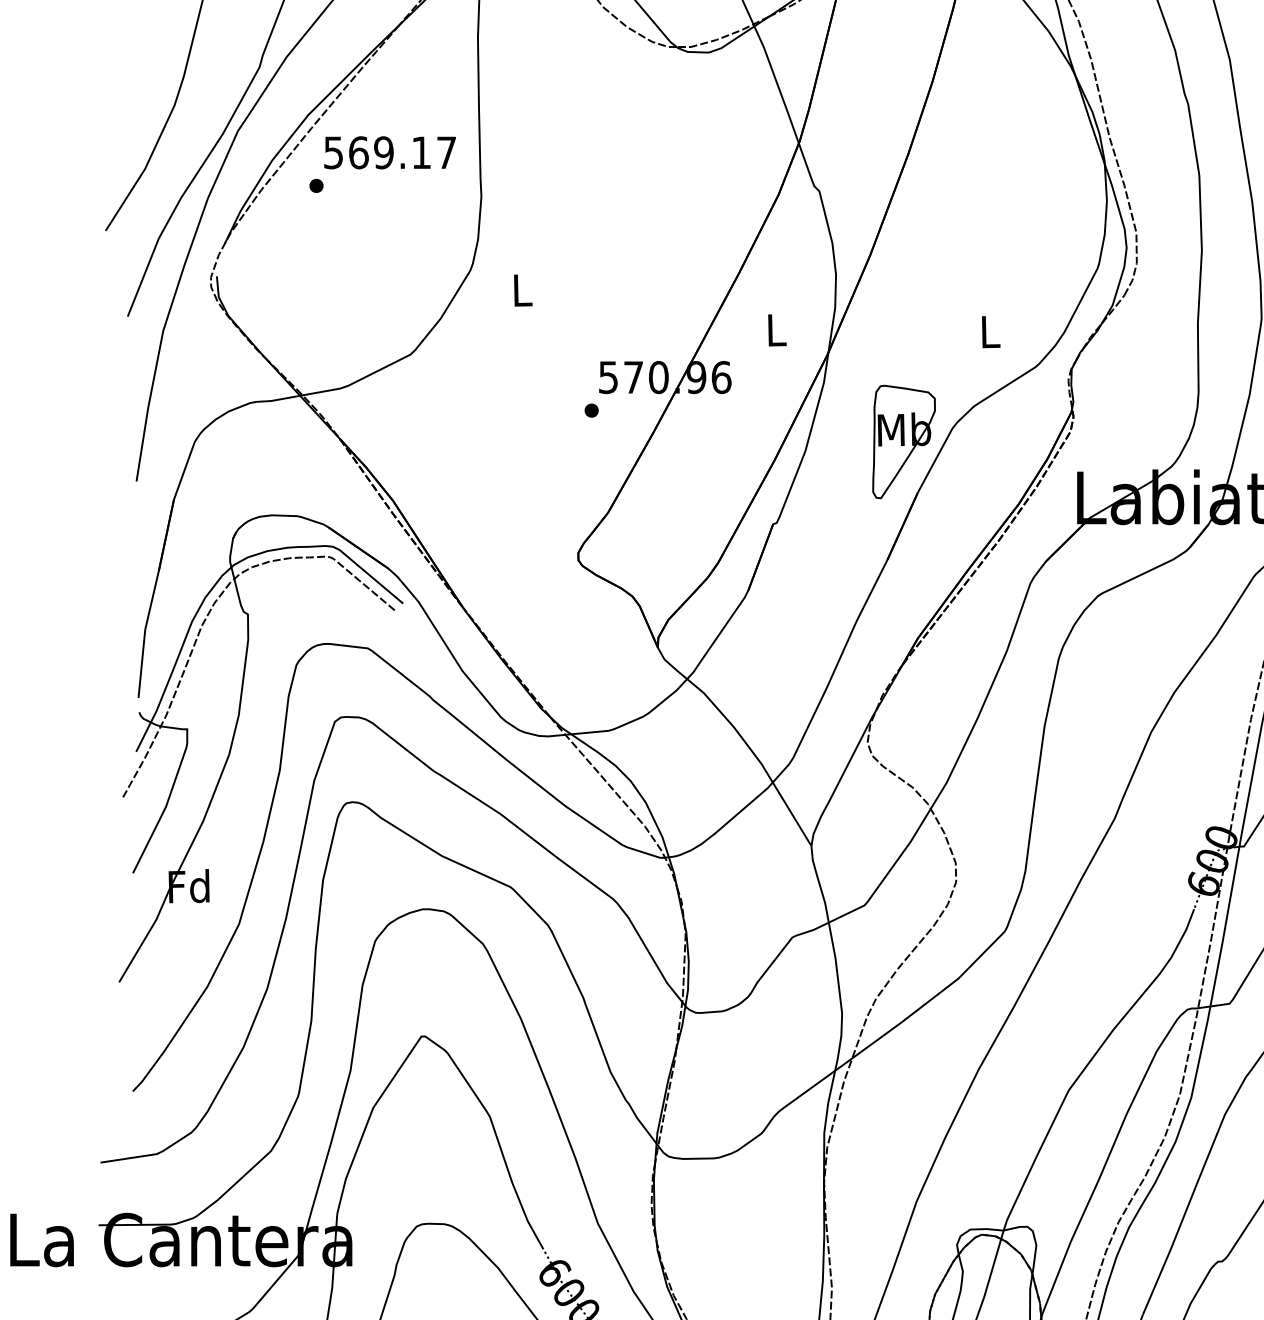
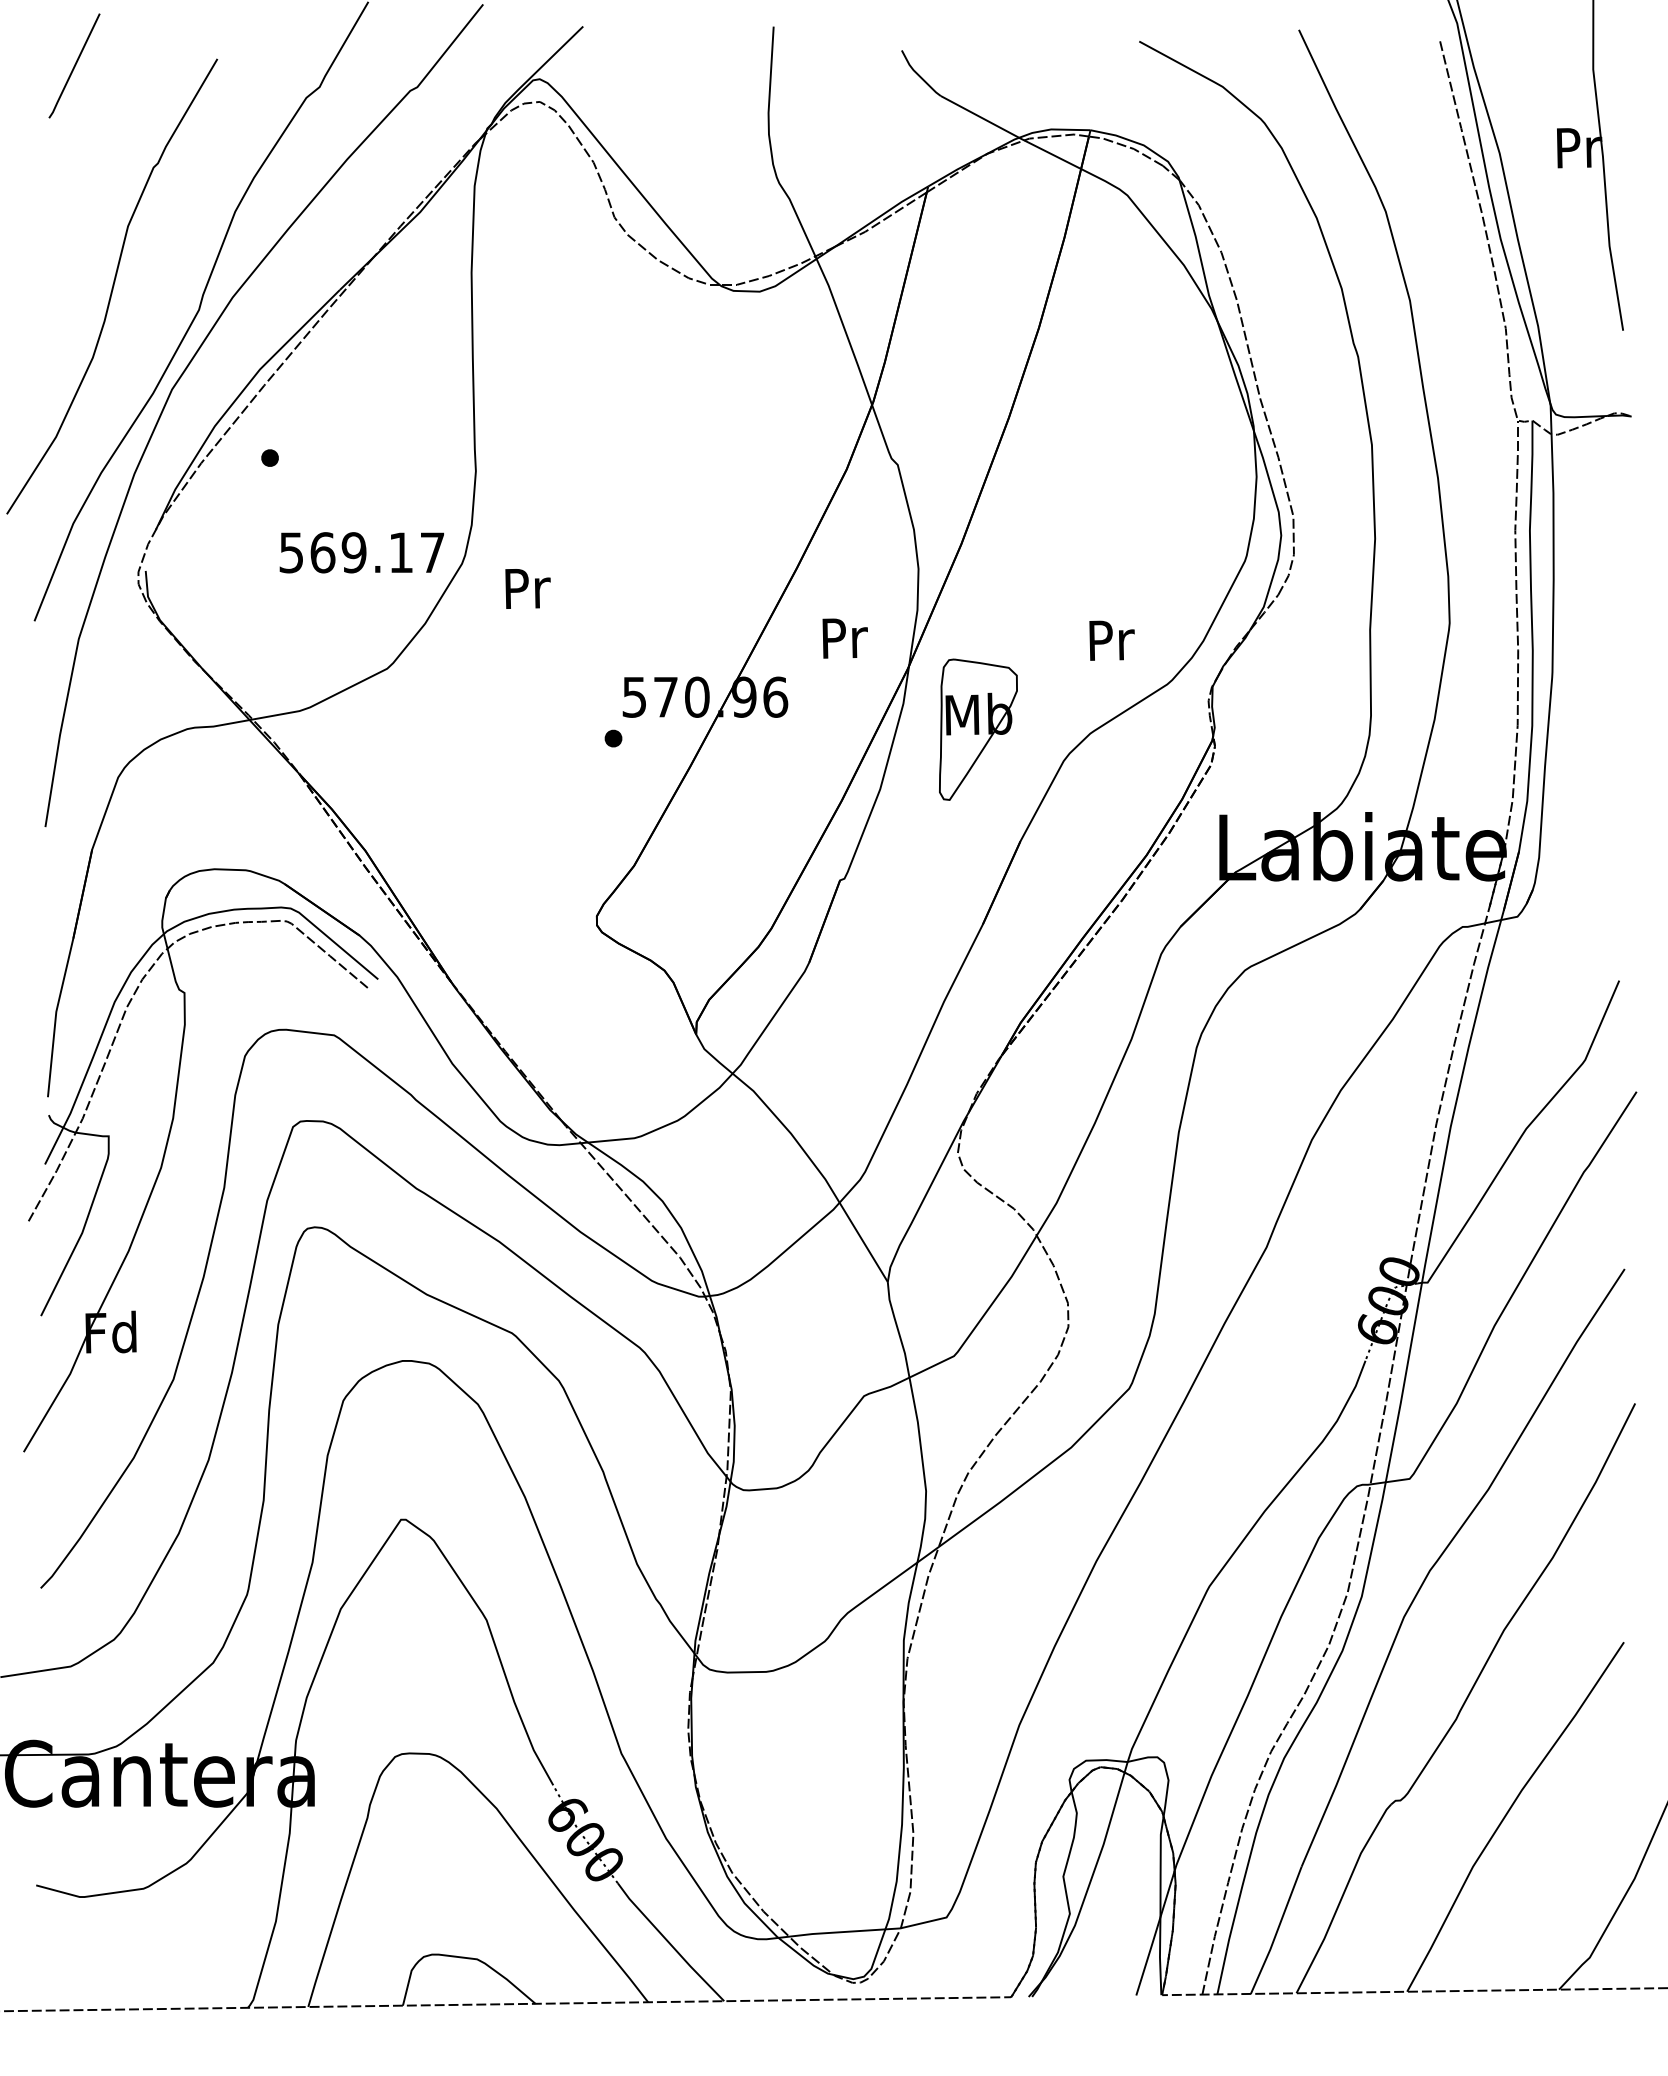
text: (389, 152) -> (361, 552), moved
text: (522, 290) -> (527, 588), L -> Pr
text: (776, 330) -> (844, 638), L -> Pr
text: (990, 332) -> (1111, 640), L -> Pr
part: (904, 441) -> (978, 729), moved

